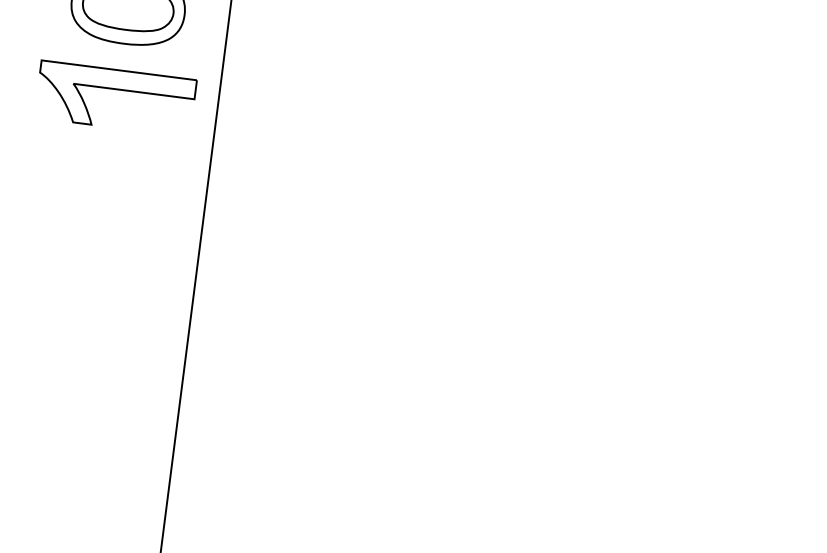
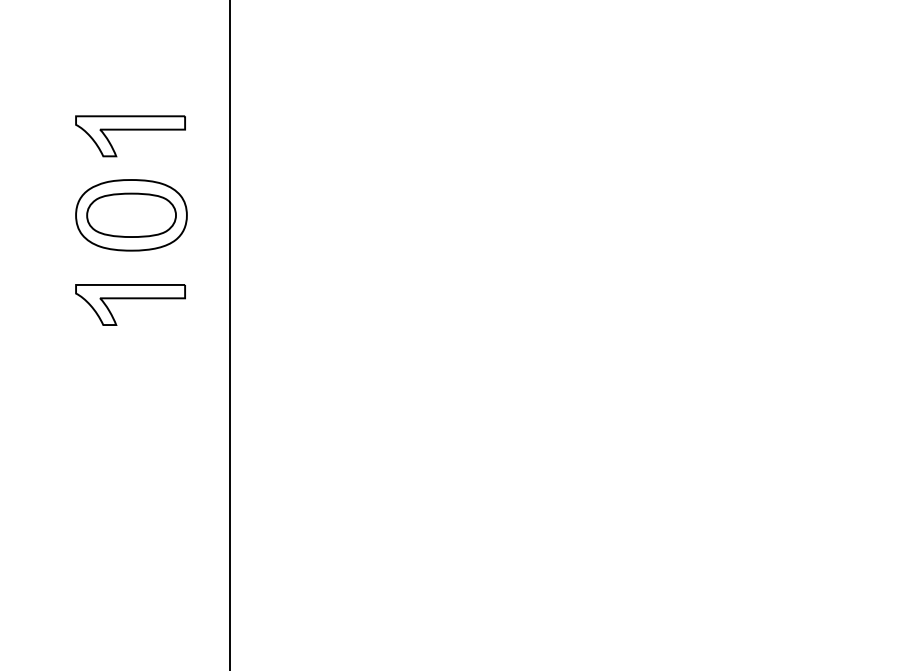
part: (115, 98) -> (130, 304), size x0.71

